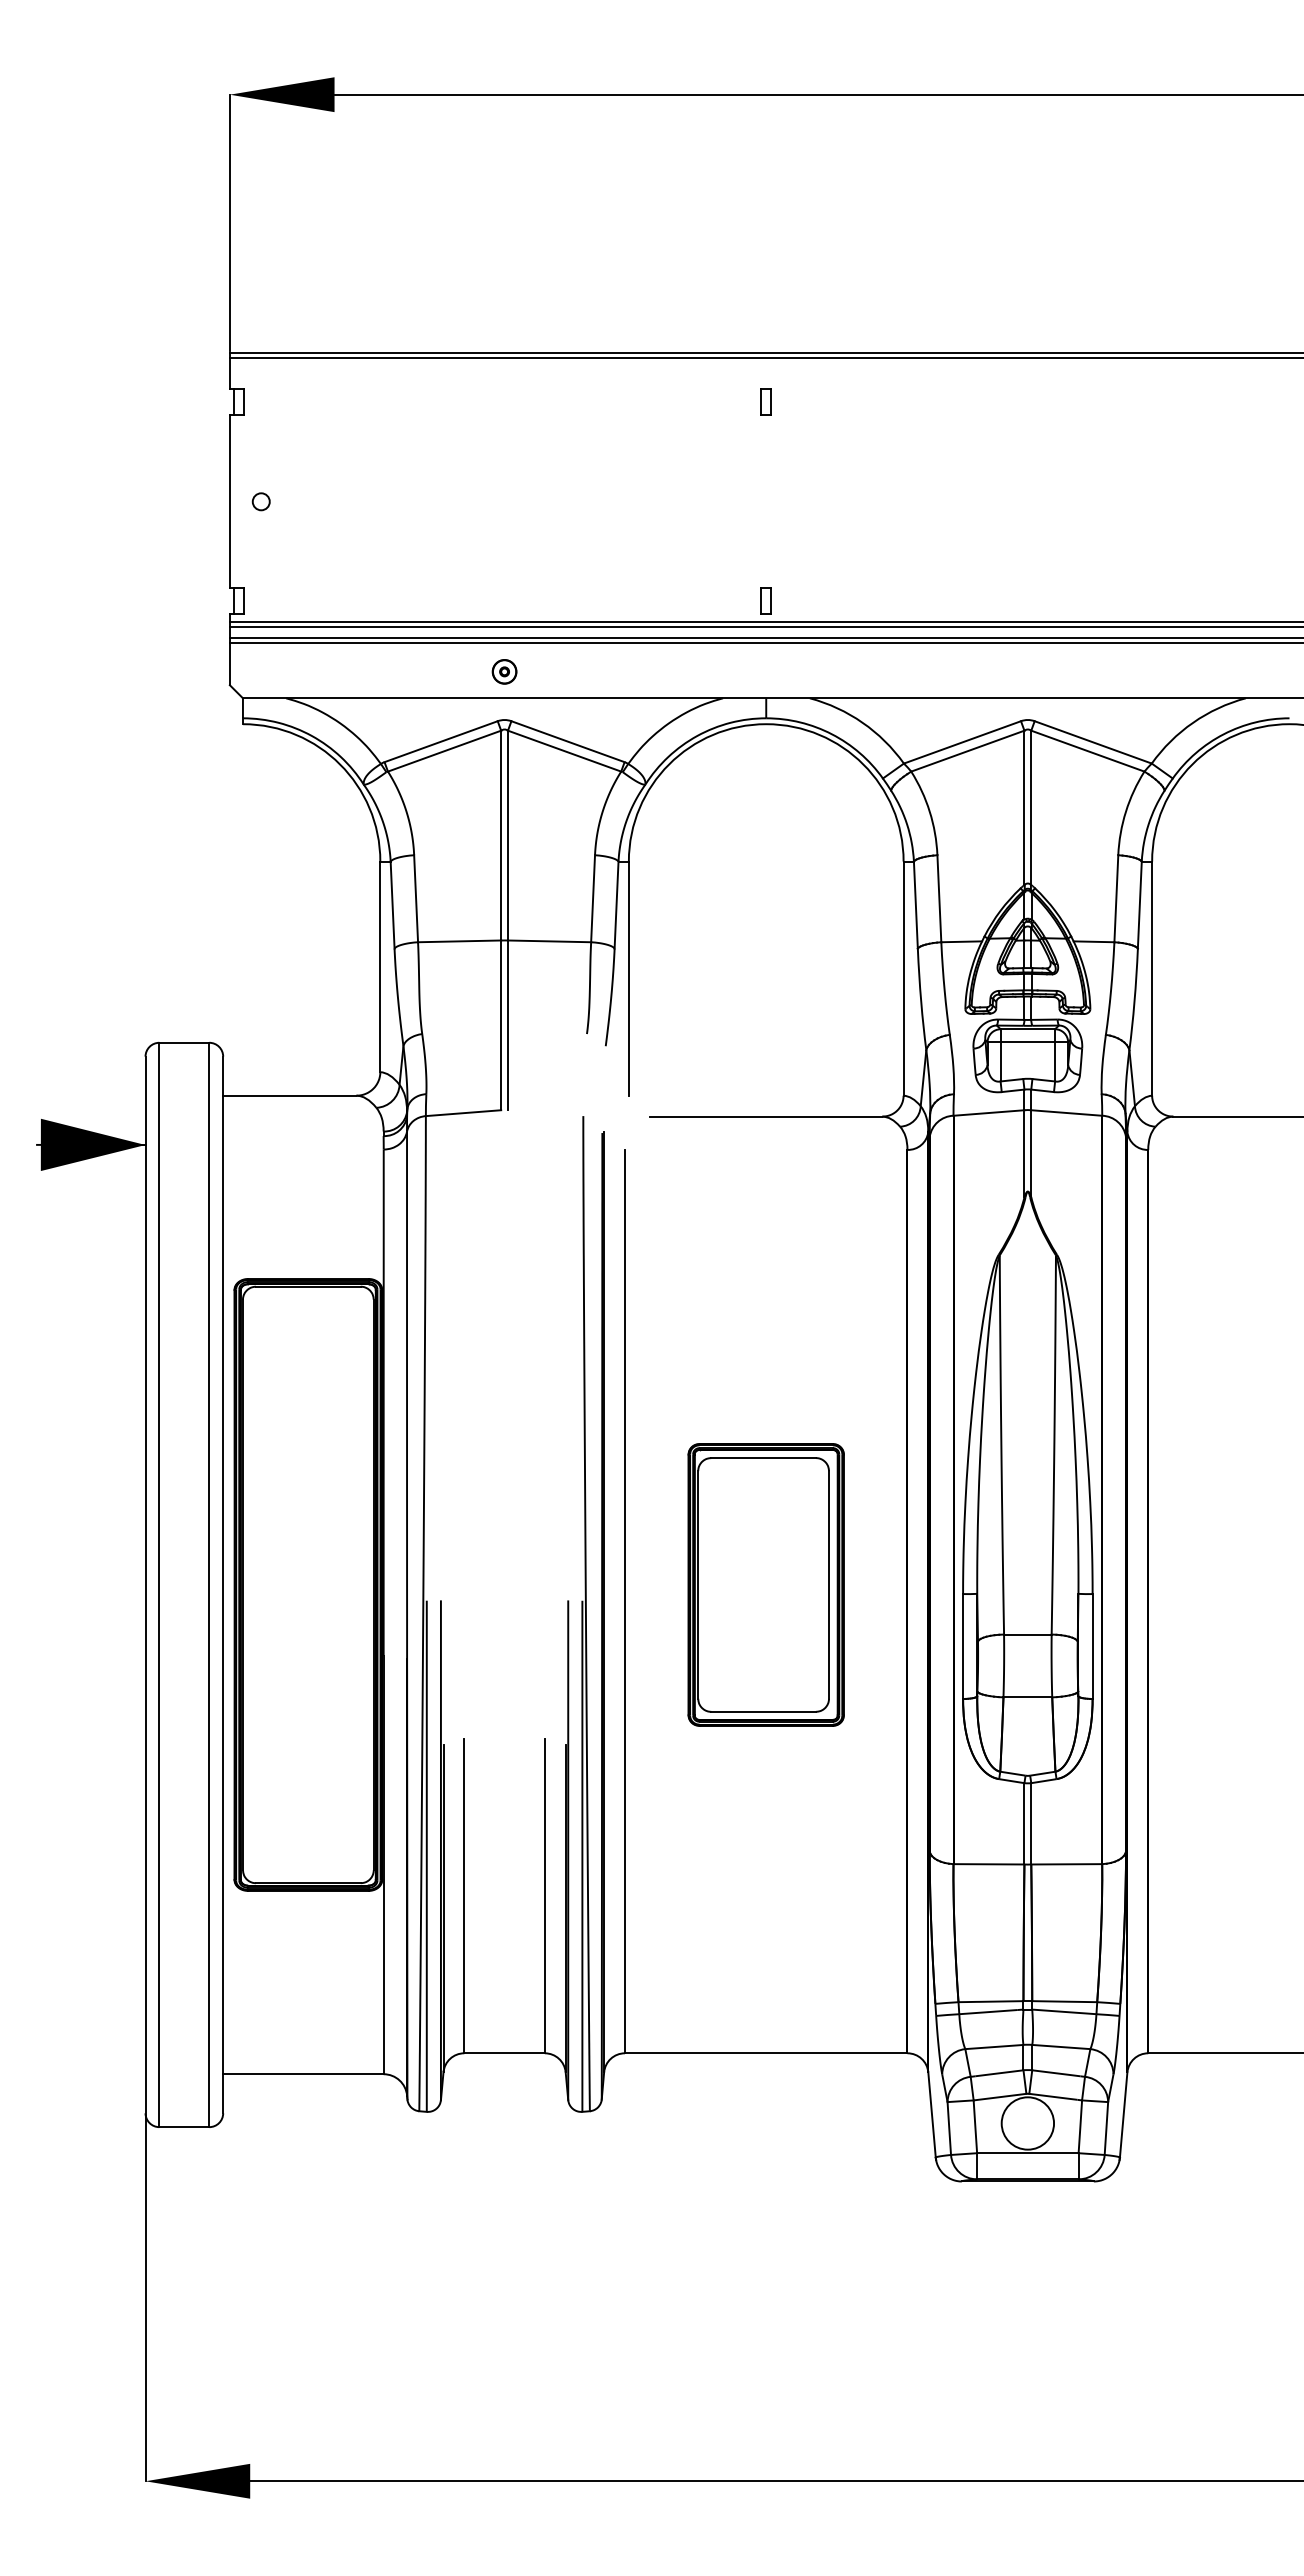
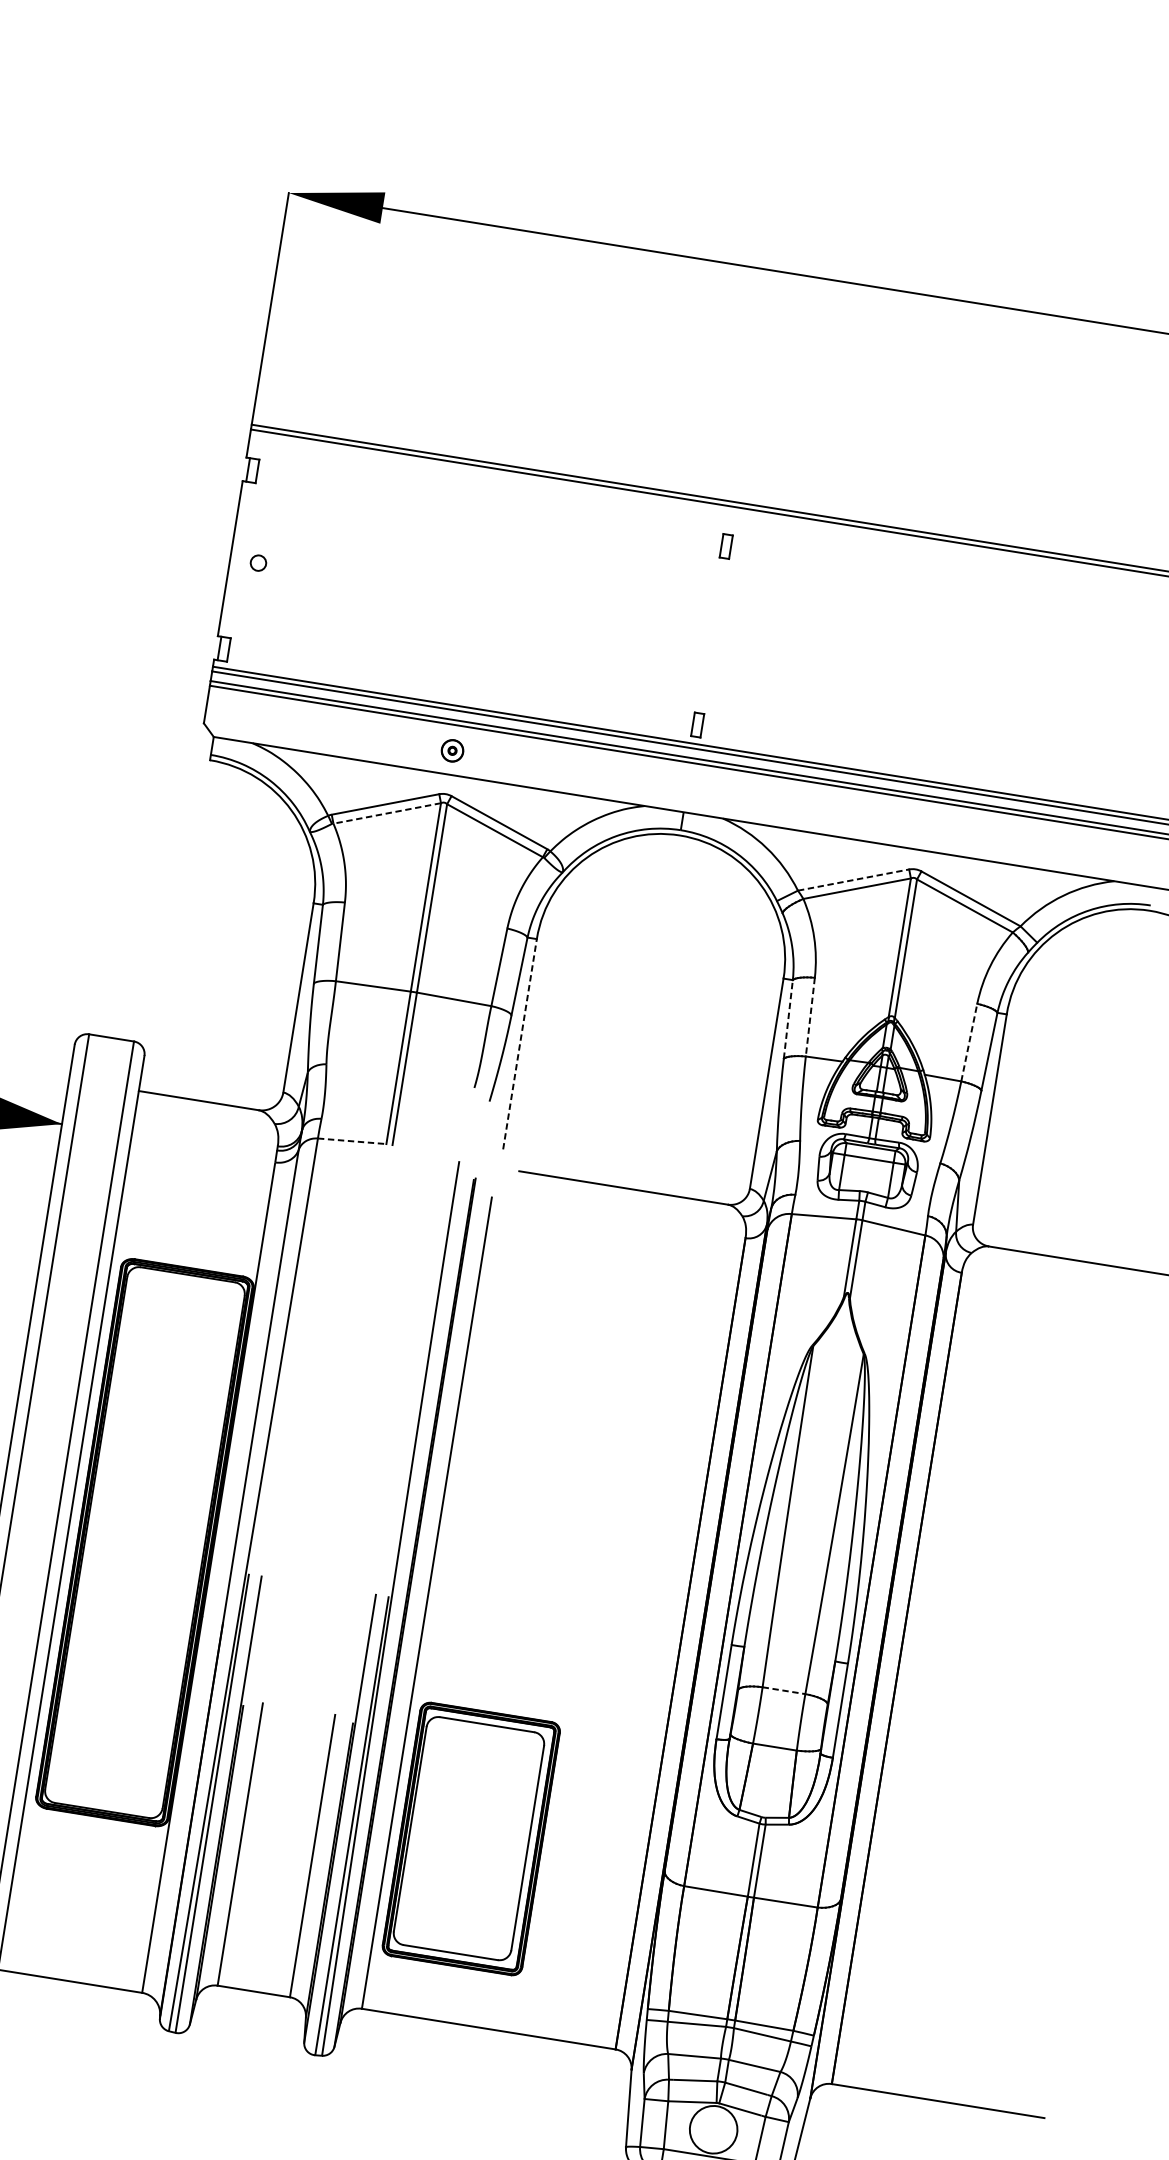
line: (962, 742) -> (853, 880), solid -> dashed
line: (444, 751) -> (387, 813), solid -> dashed
line: (939, 898) -> (810, 1016), solid -> dashed
line: (1116, 898) -> (969, 1042), solid -> dashed
line: (915, 905) -> (787, 1019), solid -> dashed
line: (628, 978) -> (519, 1044), solid -> dashed
line: (463, 1113) -> (352, 1141), solid -> dashed
part: (765, 1584) -> (470, 1838), moved
line: (1027, 1634) -> (783, 1690), solid -> dashed

